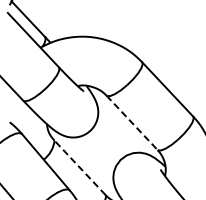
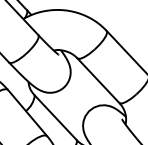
line: (132, 123) -> (98, 81), dashed -> solid
line: (79, 167) -> (55, 117), dashed -> solid

